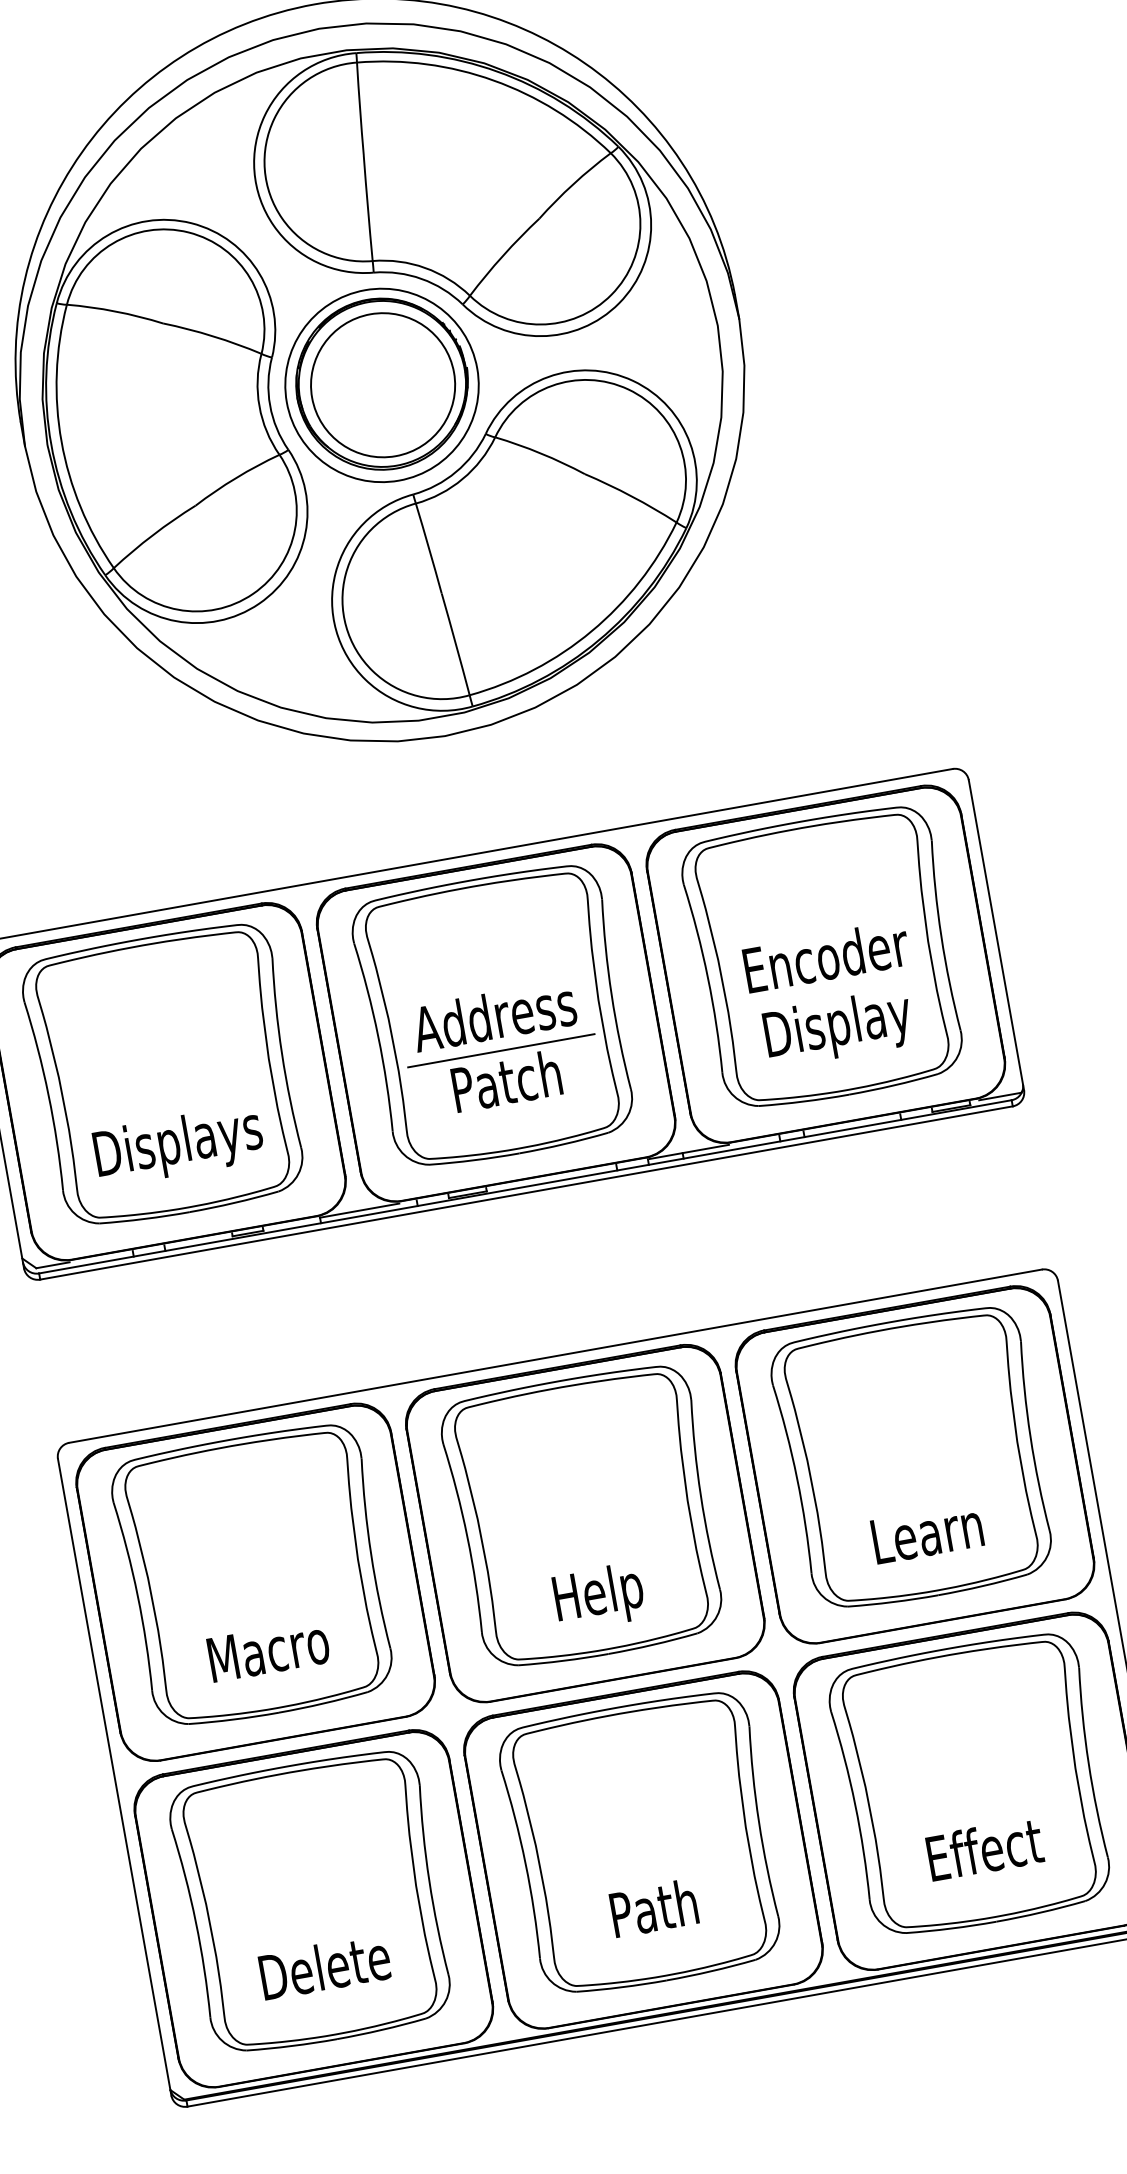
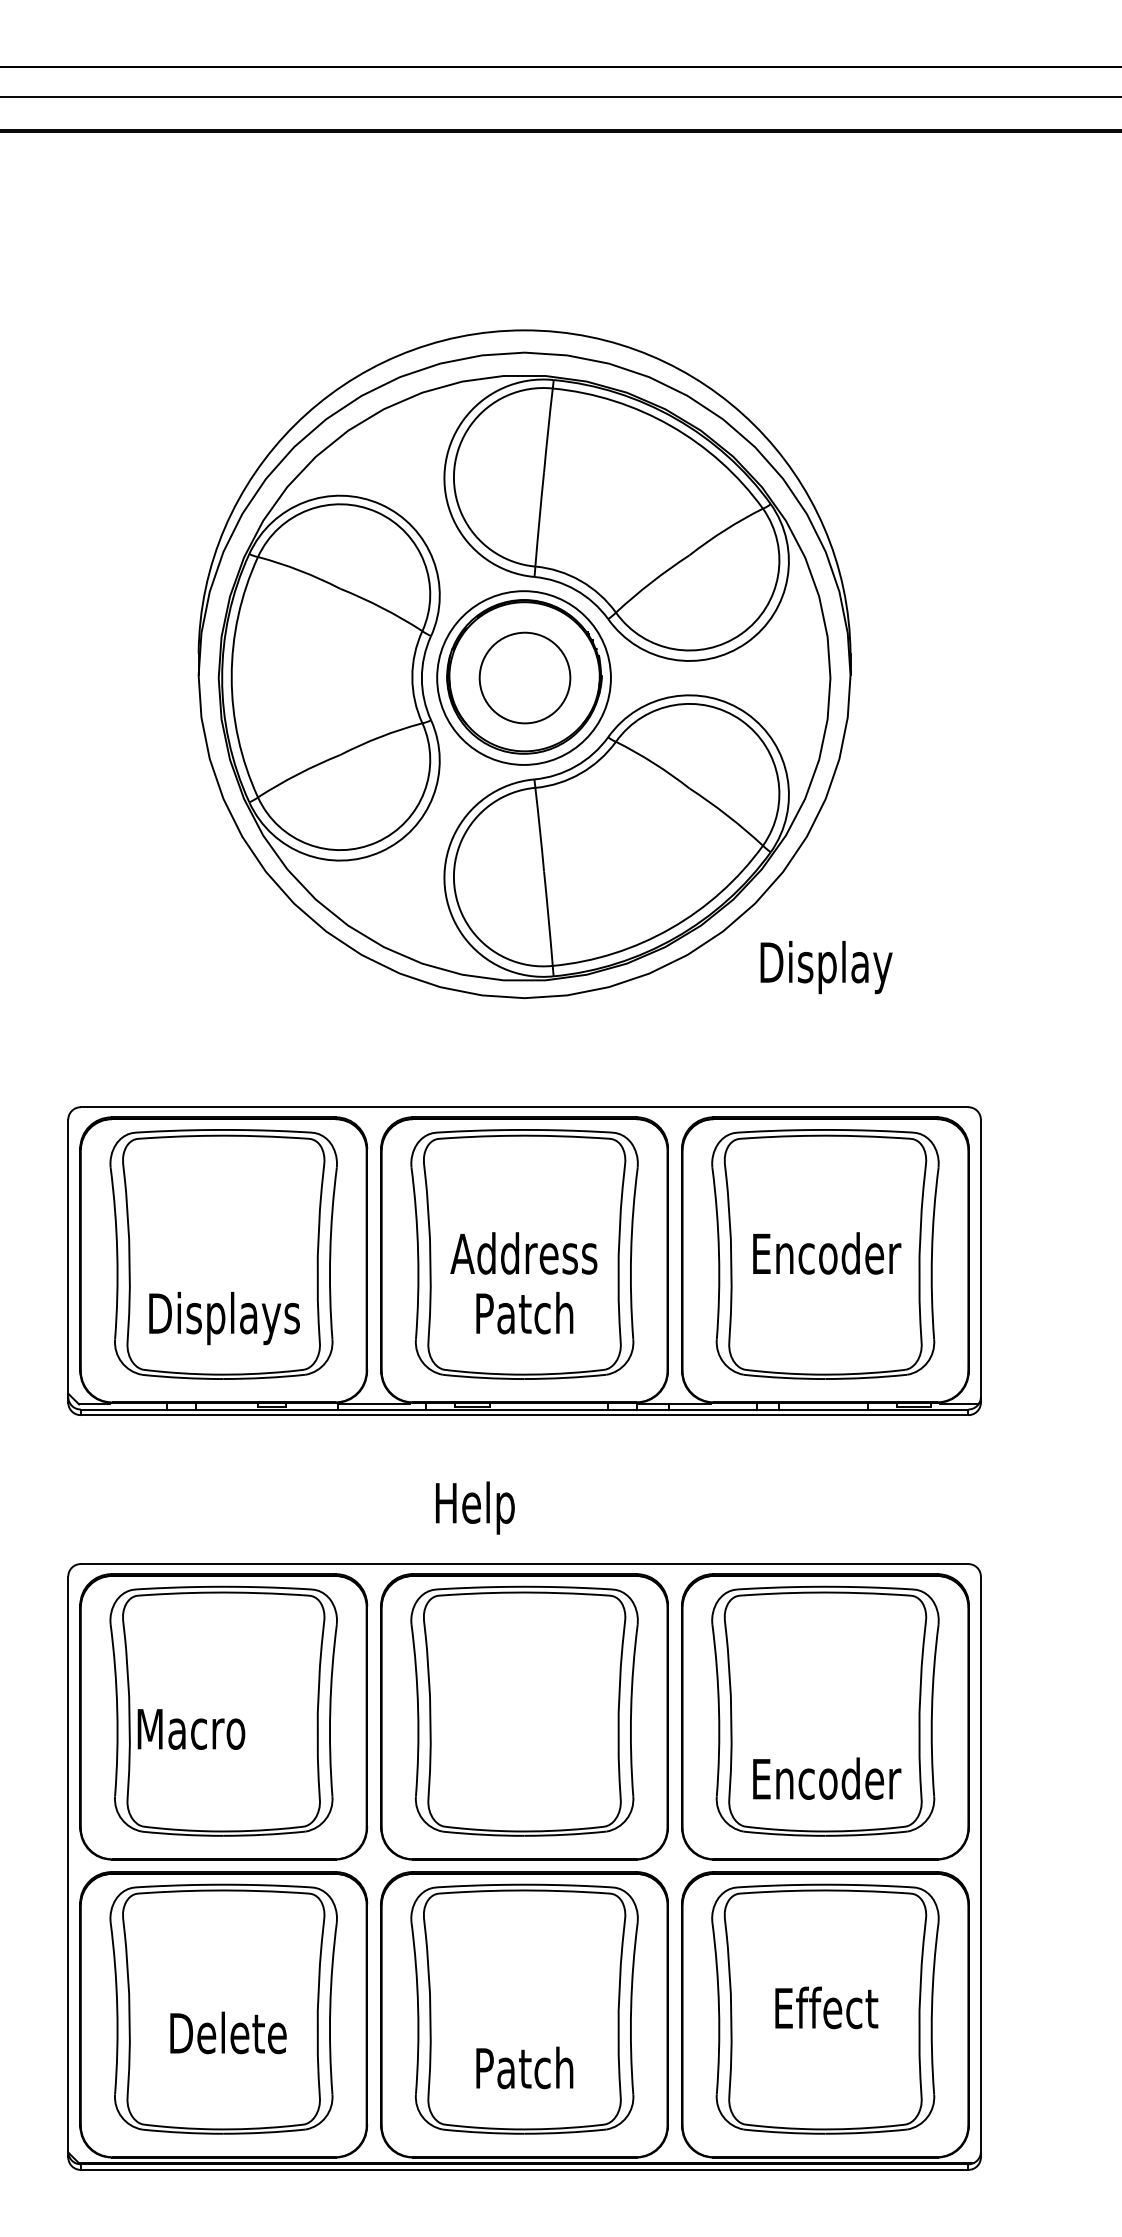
circle: (382, 384) -> (524, 677), size x0.7
text: (838, 1028) -> (826, 967), moved
line: (501, 1050) -> (524, 1285), removed
text: (929, 1532) -> (827, 1778), Learn -> Encoder
text: (599, 1596) -> (475, 1507), moved
text: (268, 1650) -> (191, 1729), moved
text: (984, 1848) -> (826, 2007), moved
text: (653, 1907) -> (524, 2067), Path -> Patch
text: (324, 1966) -> (228, 2032), moved

